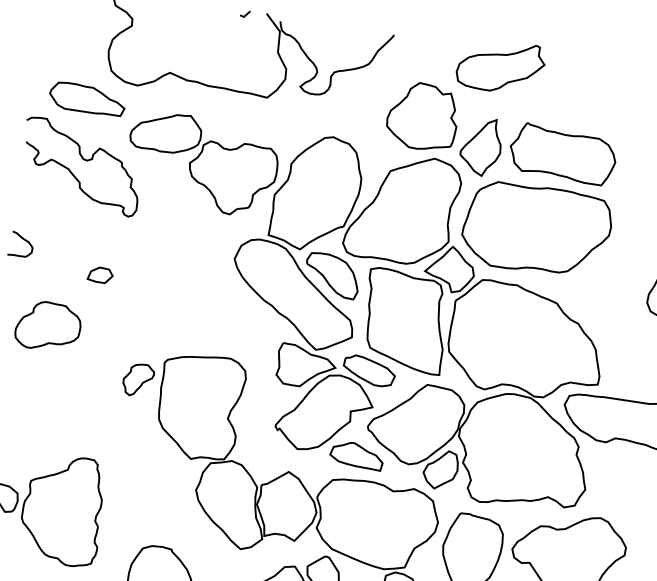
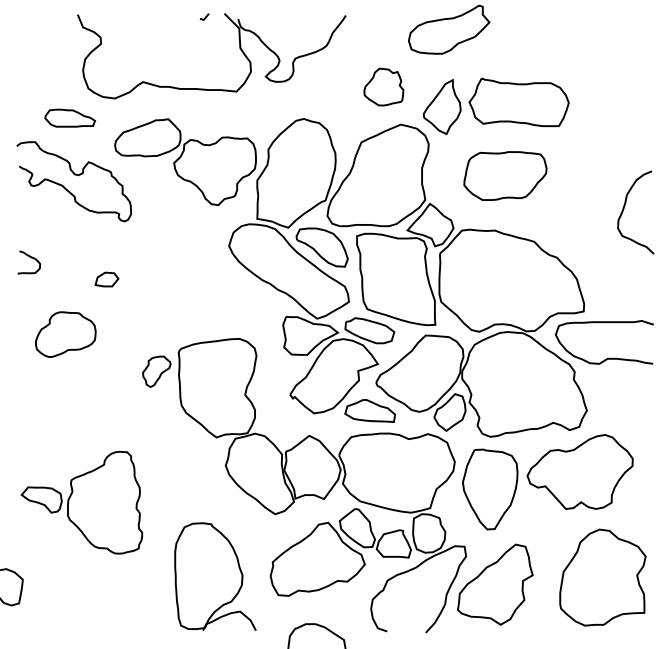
part: (86, 99) -> (69, 118), size x0.7
part: (422, 115) -> (383, 86), size x0.6
part: (537, 228) -> (505, 175), size x0.6

